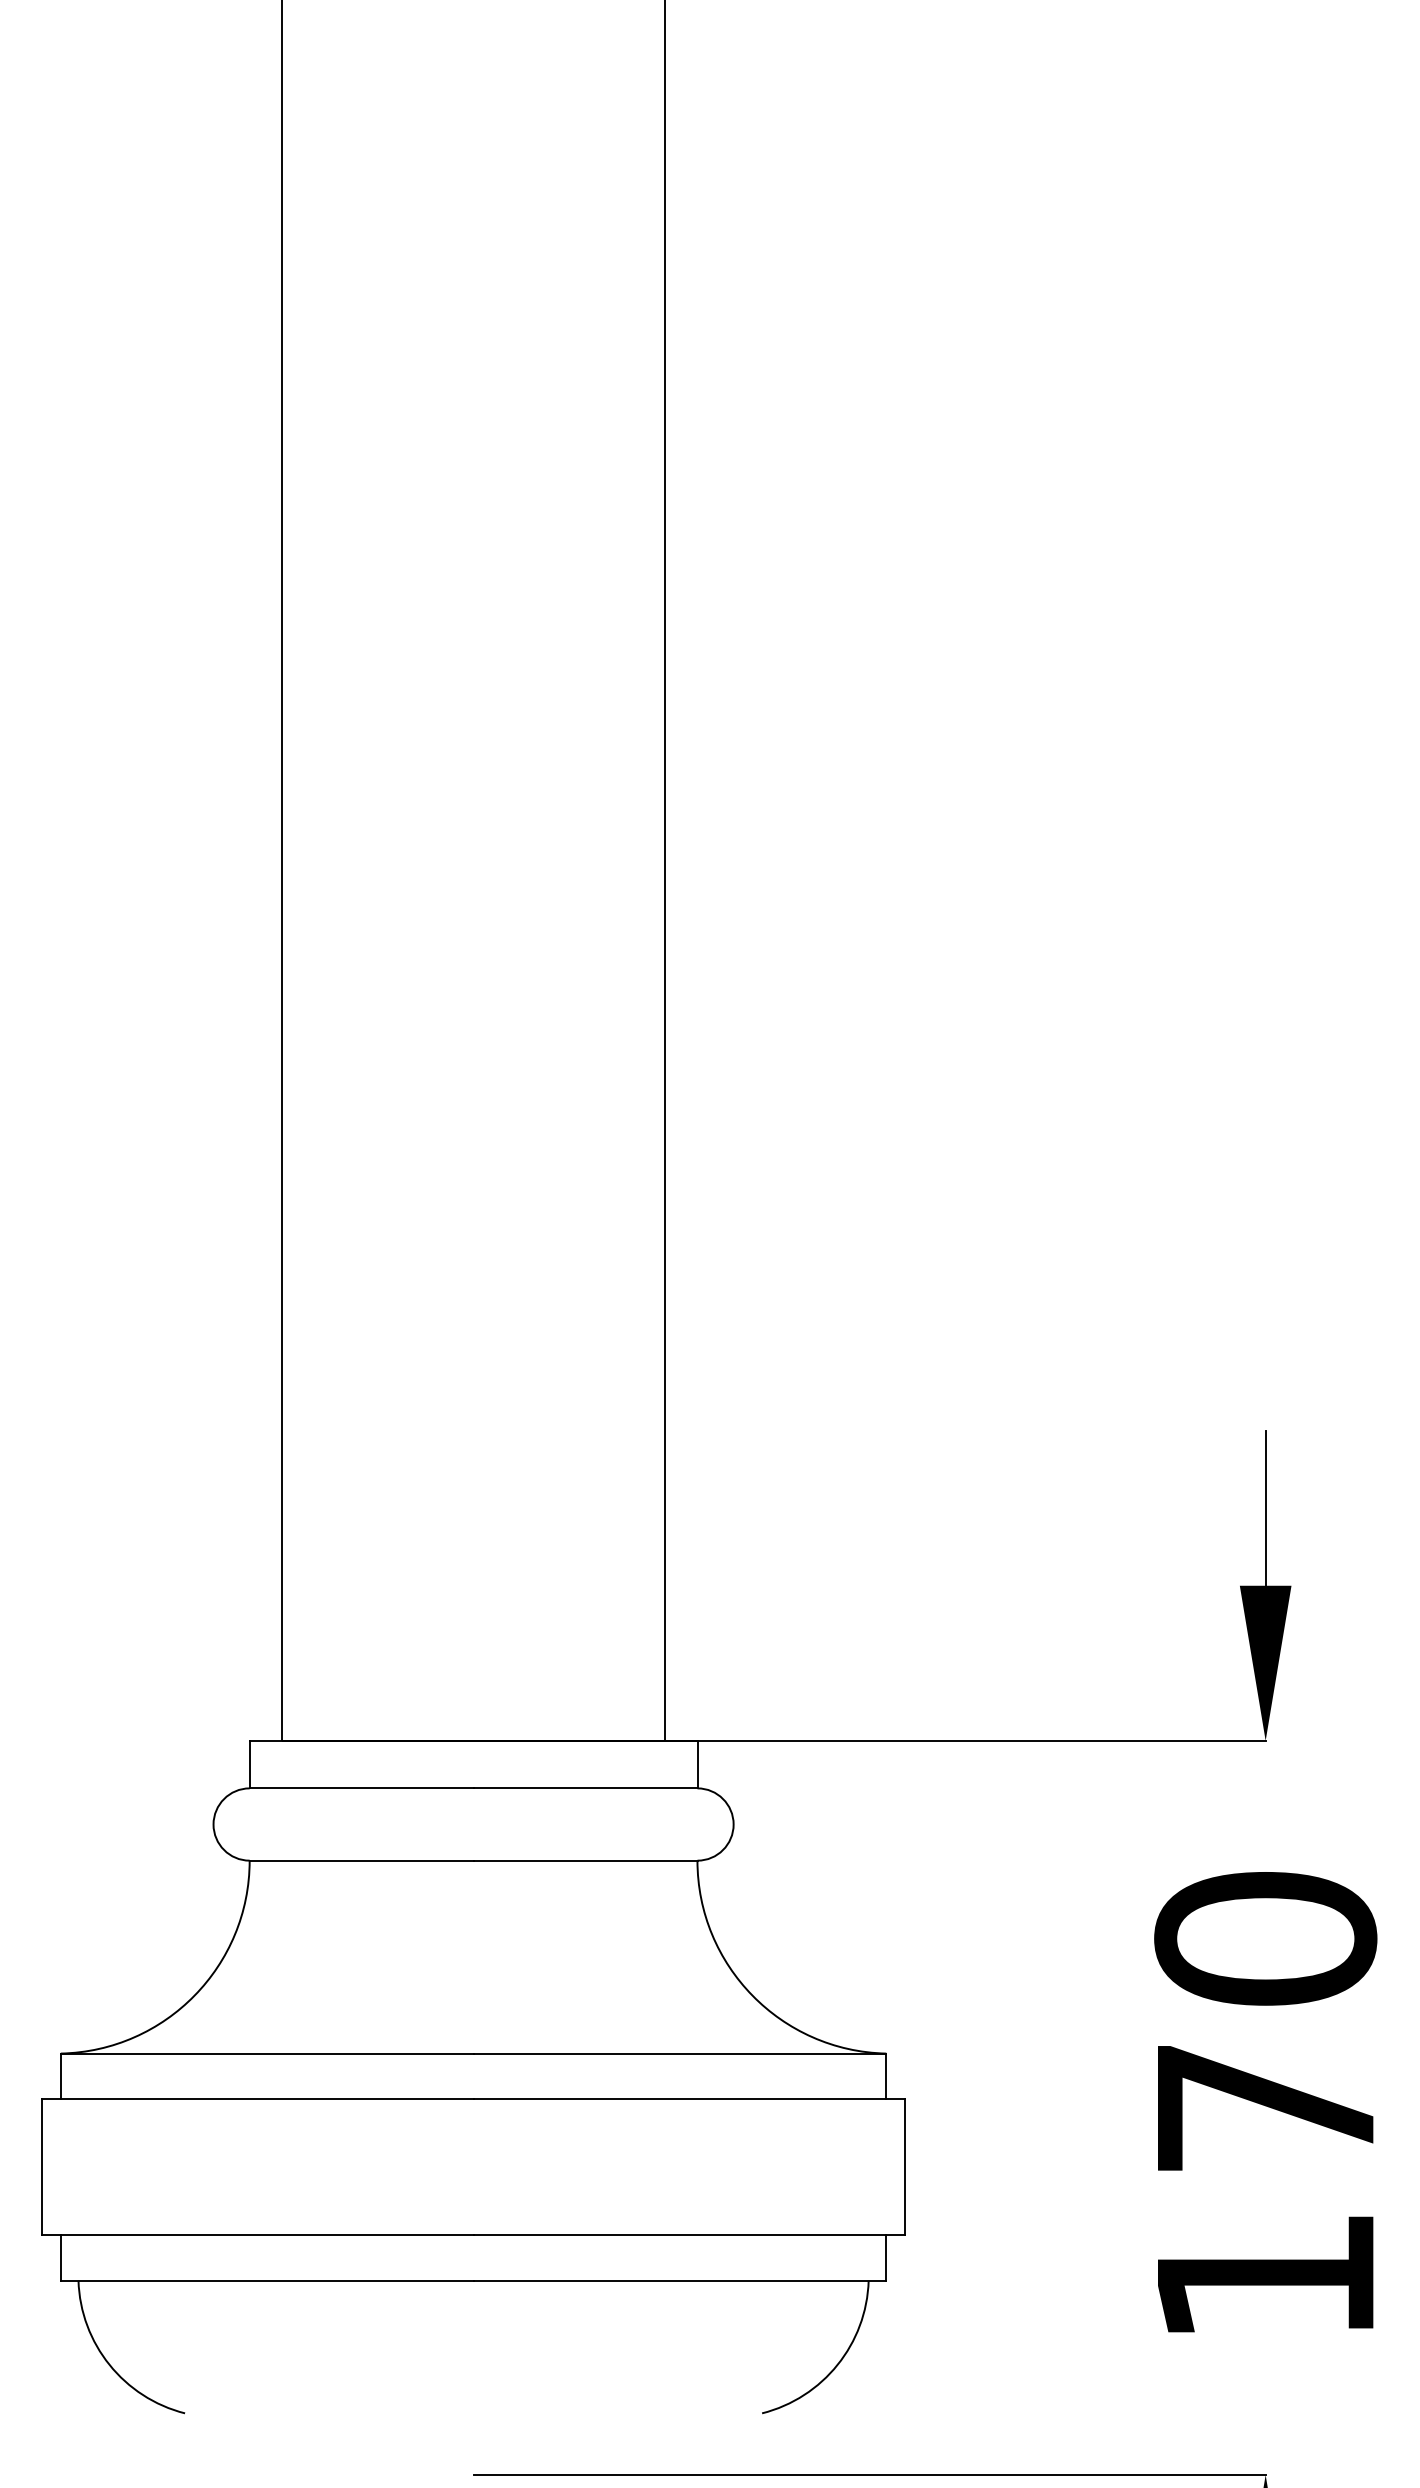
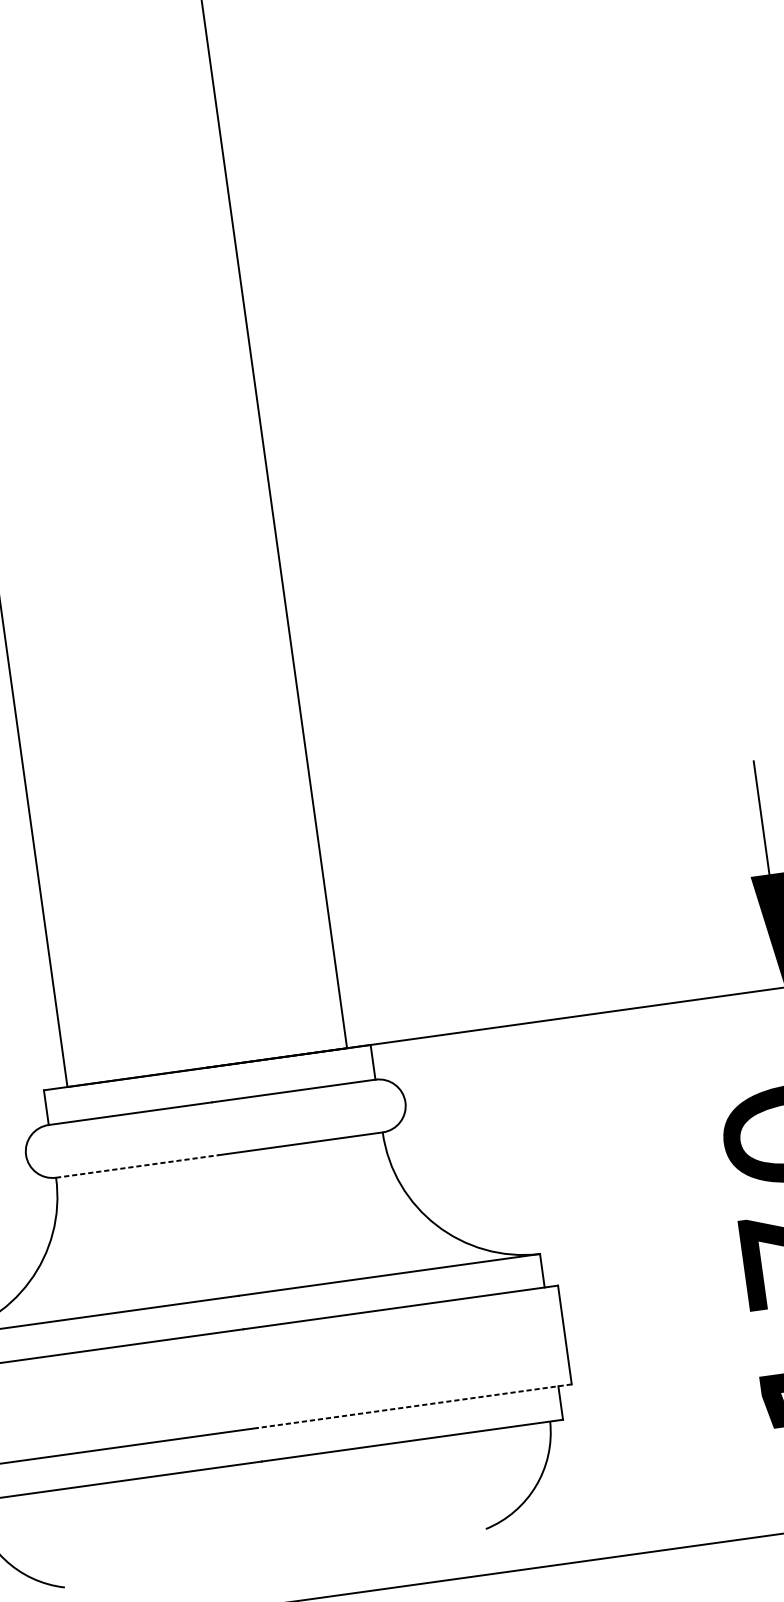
line: (361, 1860) -> (137, 1166), solid -> dashed
line: (689, 2234) -> (414, 1405), solid -> dashed

